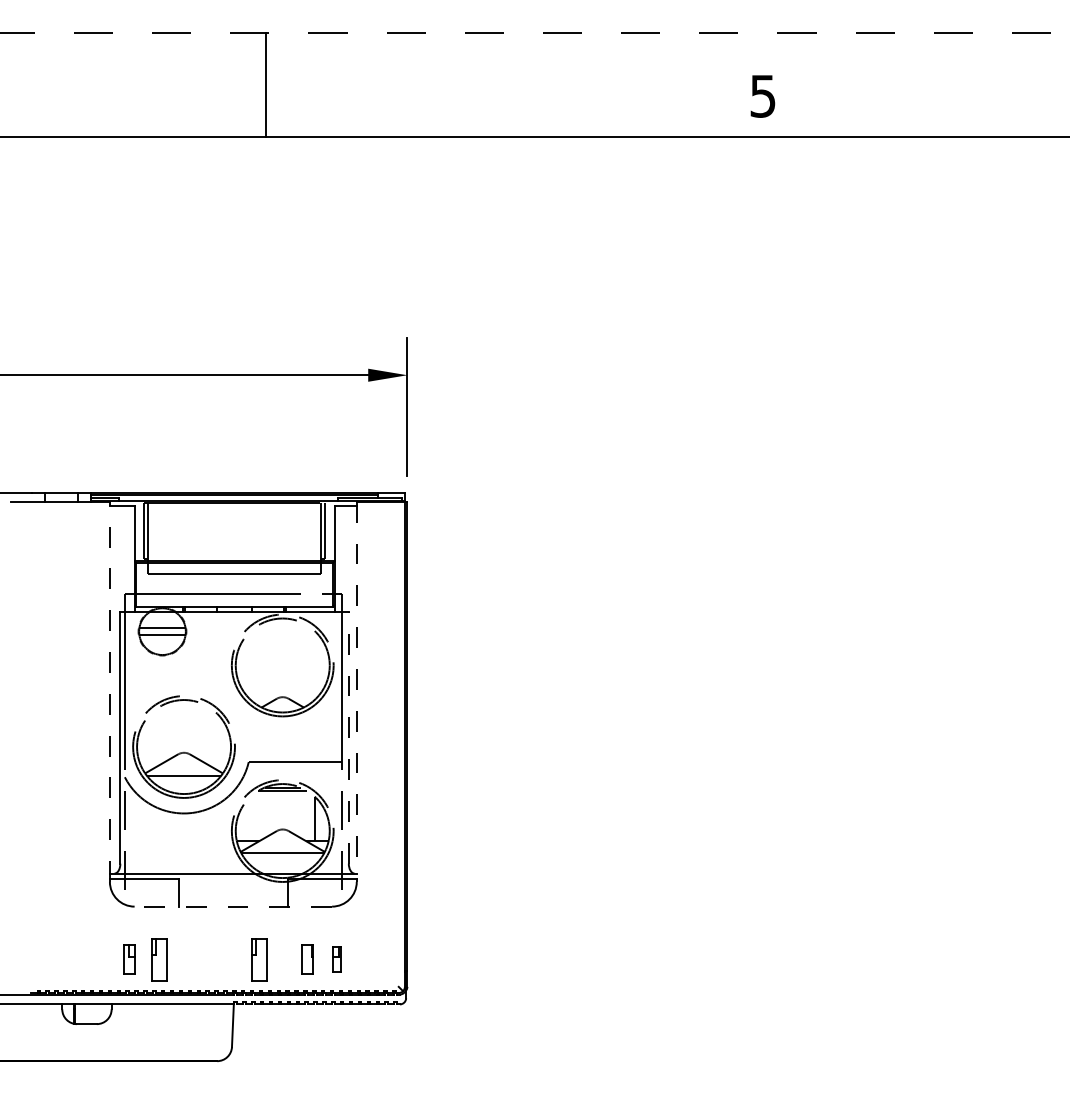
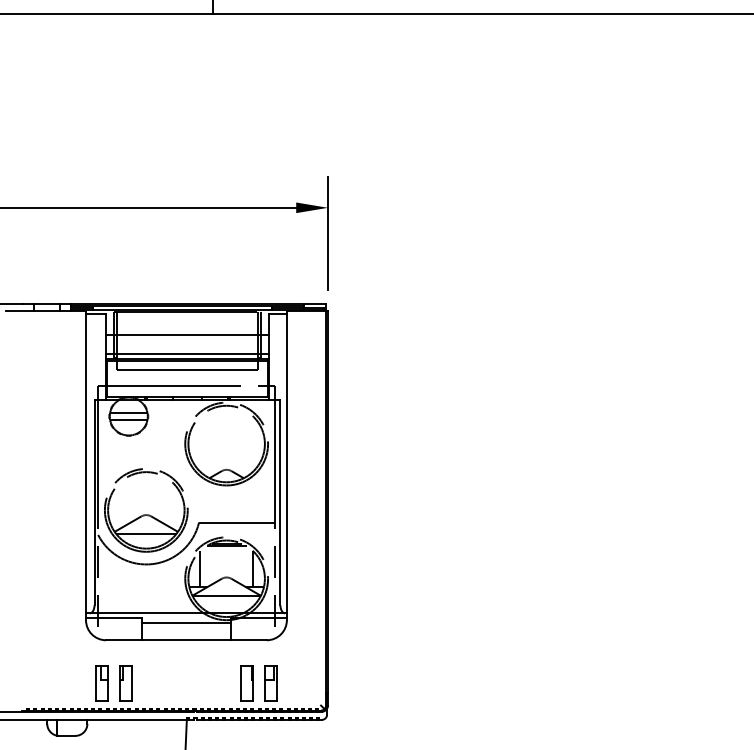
line: (234, 531) -> (187, 334), added
line: (234, 555) -> (187, 354), added
line: (109, 691) -> (85, 465), dashed -> solid
line: (356, 692) -> (286, 466), dashed -> solid
line: (348, 737) -> (280, 502), dashed -> solid
line: (250, 818) -> (200, 568), added
line: (233, 885) -> (186, 623), added
line: (233, 906) -> (186, 640), dashed -> solid
part: (129, 959) -> (101, 683), size x1.43
part: (259, 959) -> (207, 683), removed
part: (307, 959) -> (246, 683), size x1.43
part: (336, 959) -> (270, 683), size x1.67

